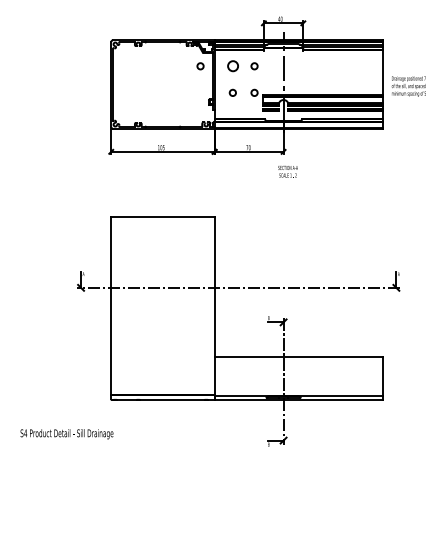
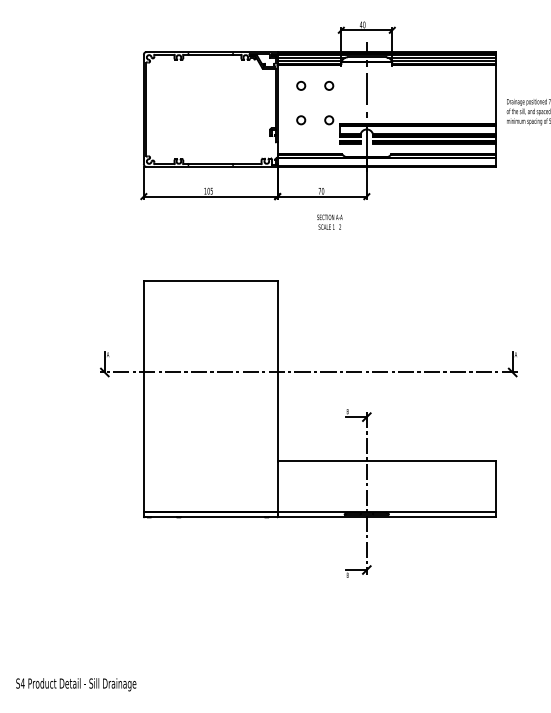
circle: (200, 66) -> (259, 86), removed
circle: (232, 66) -> (300, 86), size x0.62
text: (287, 171) -> (329, 221), moved
text: (66, 434) -> (75, 685), moved

